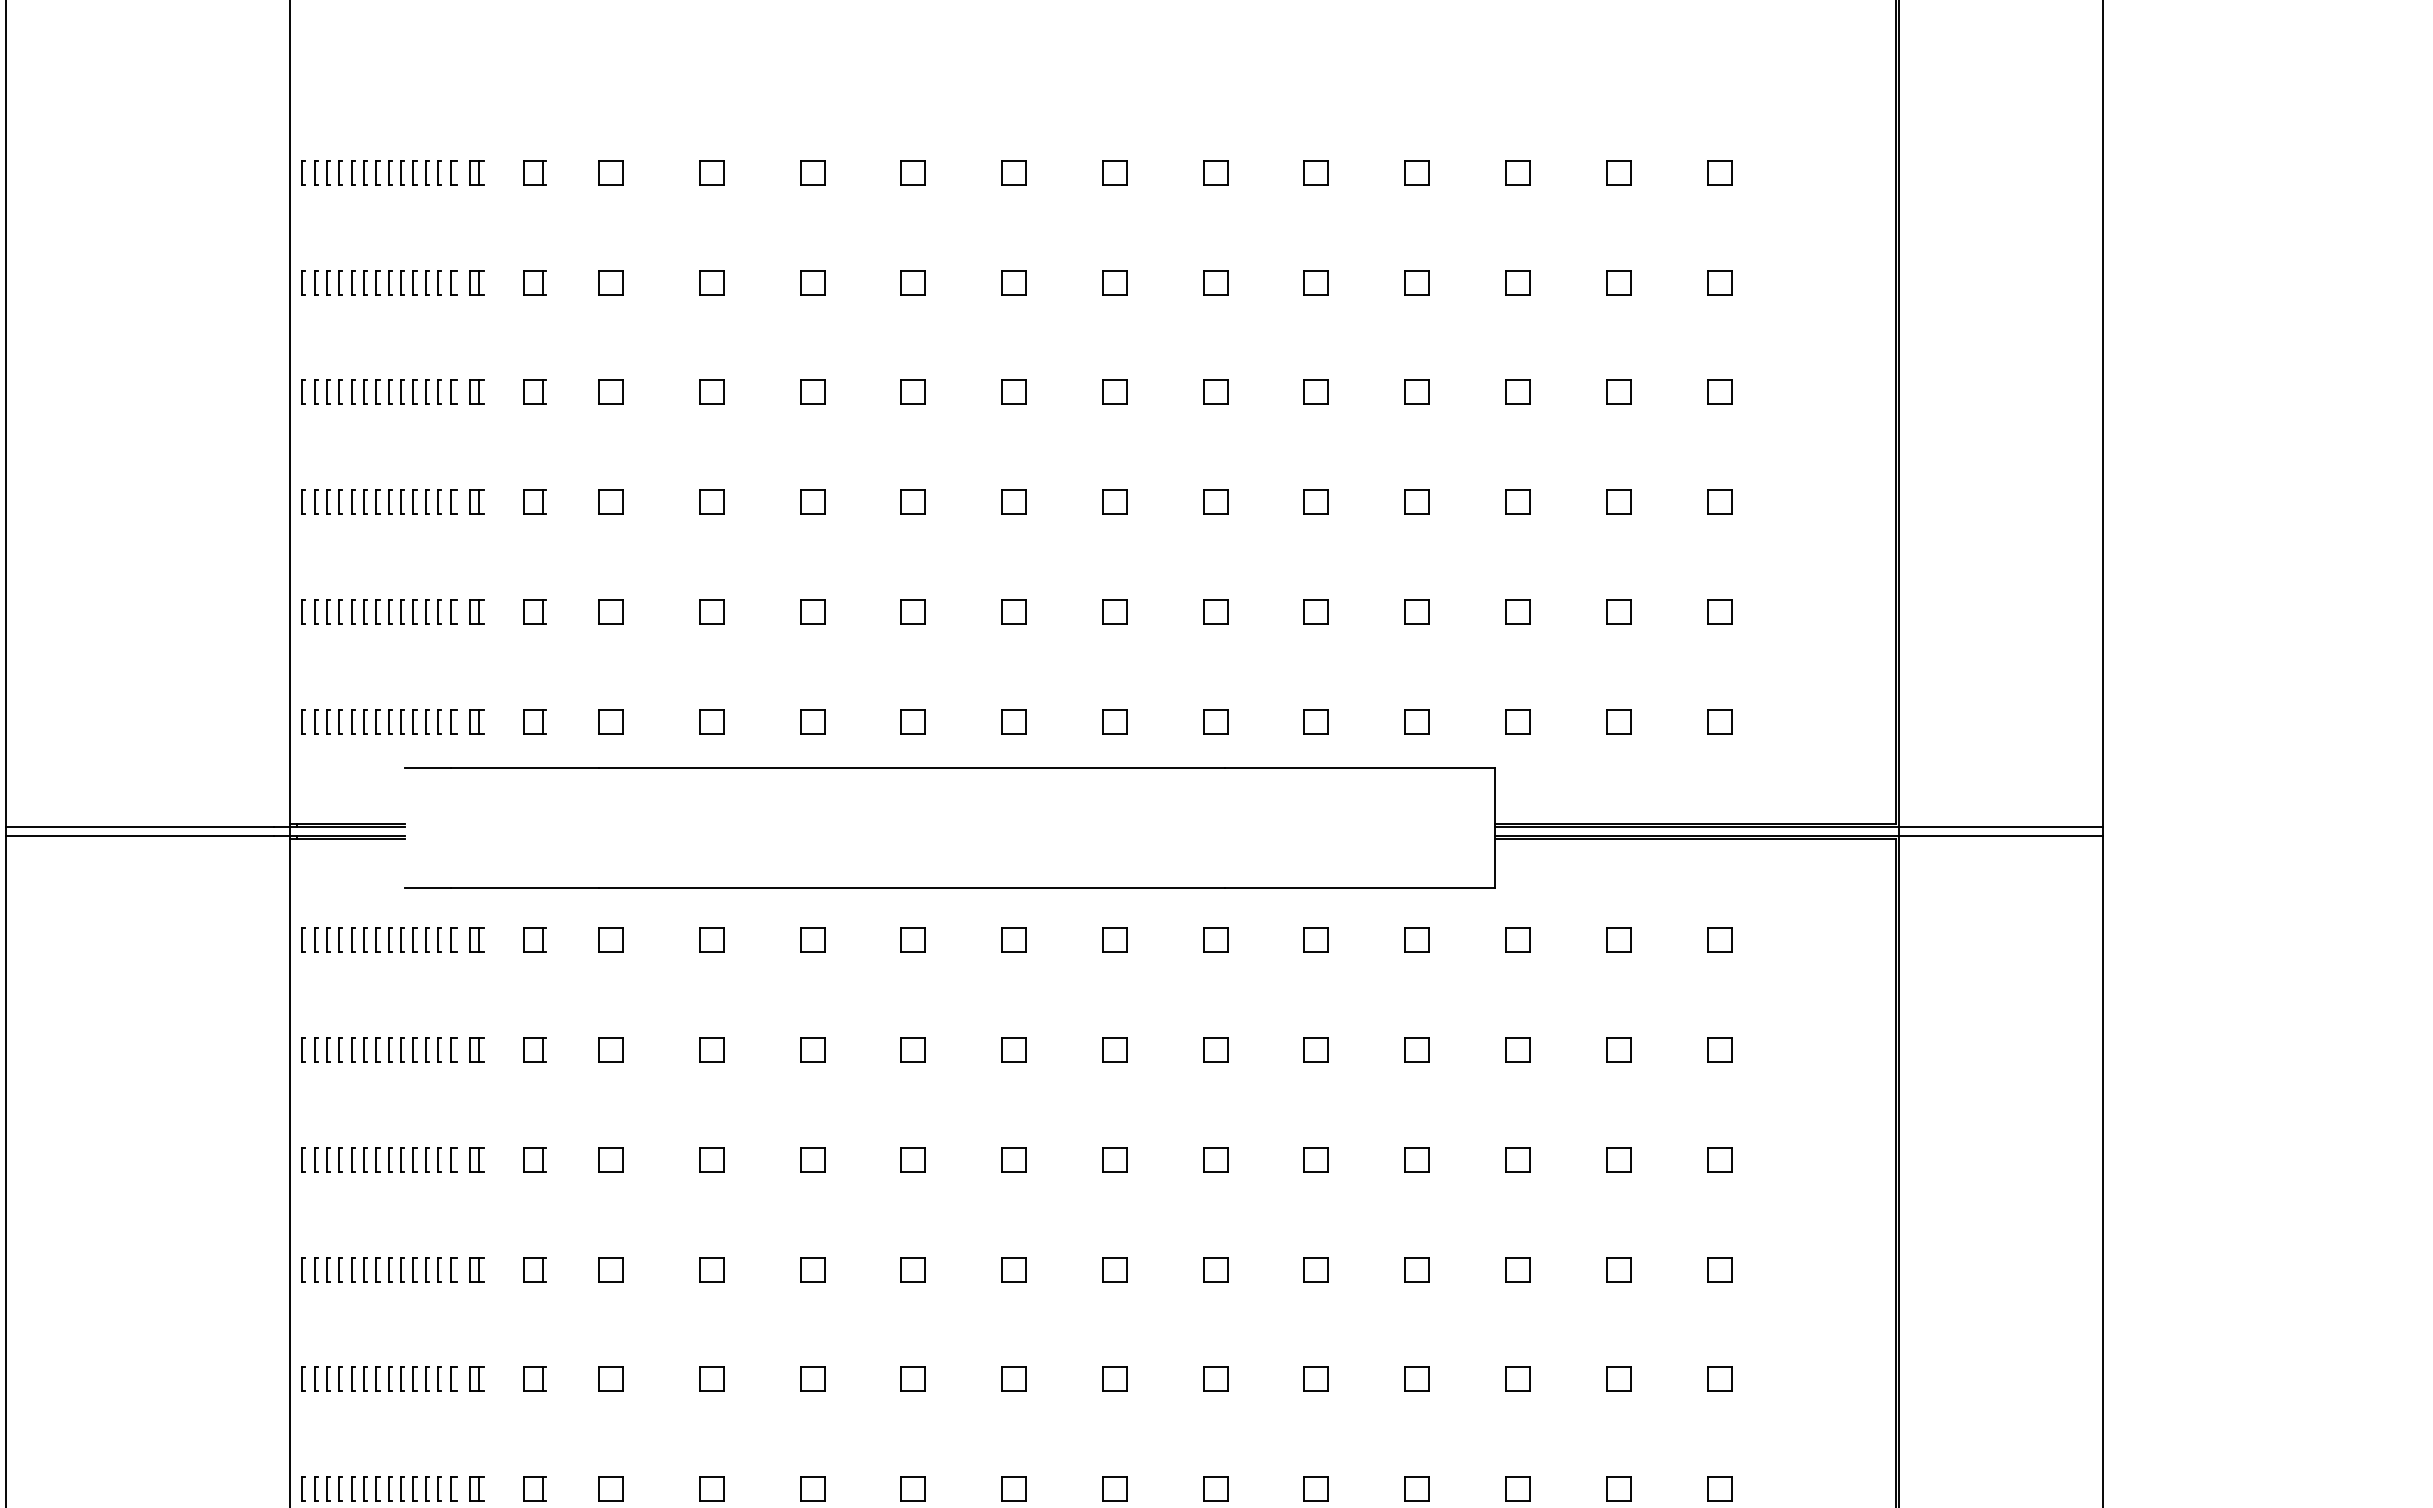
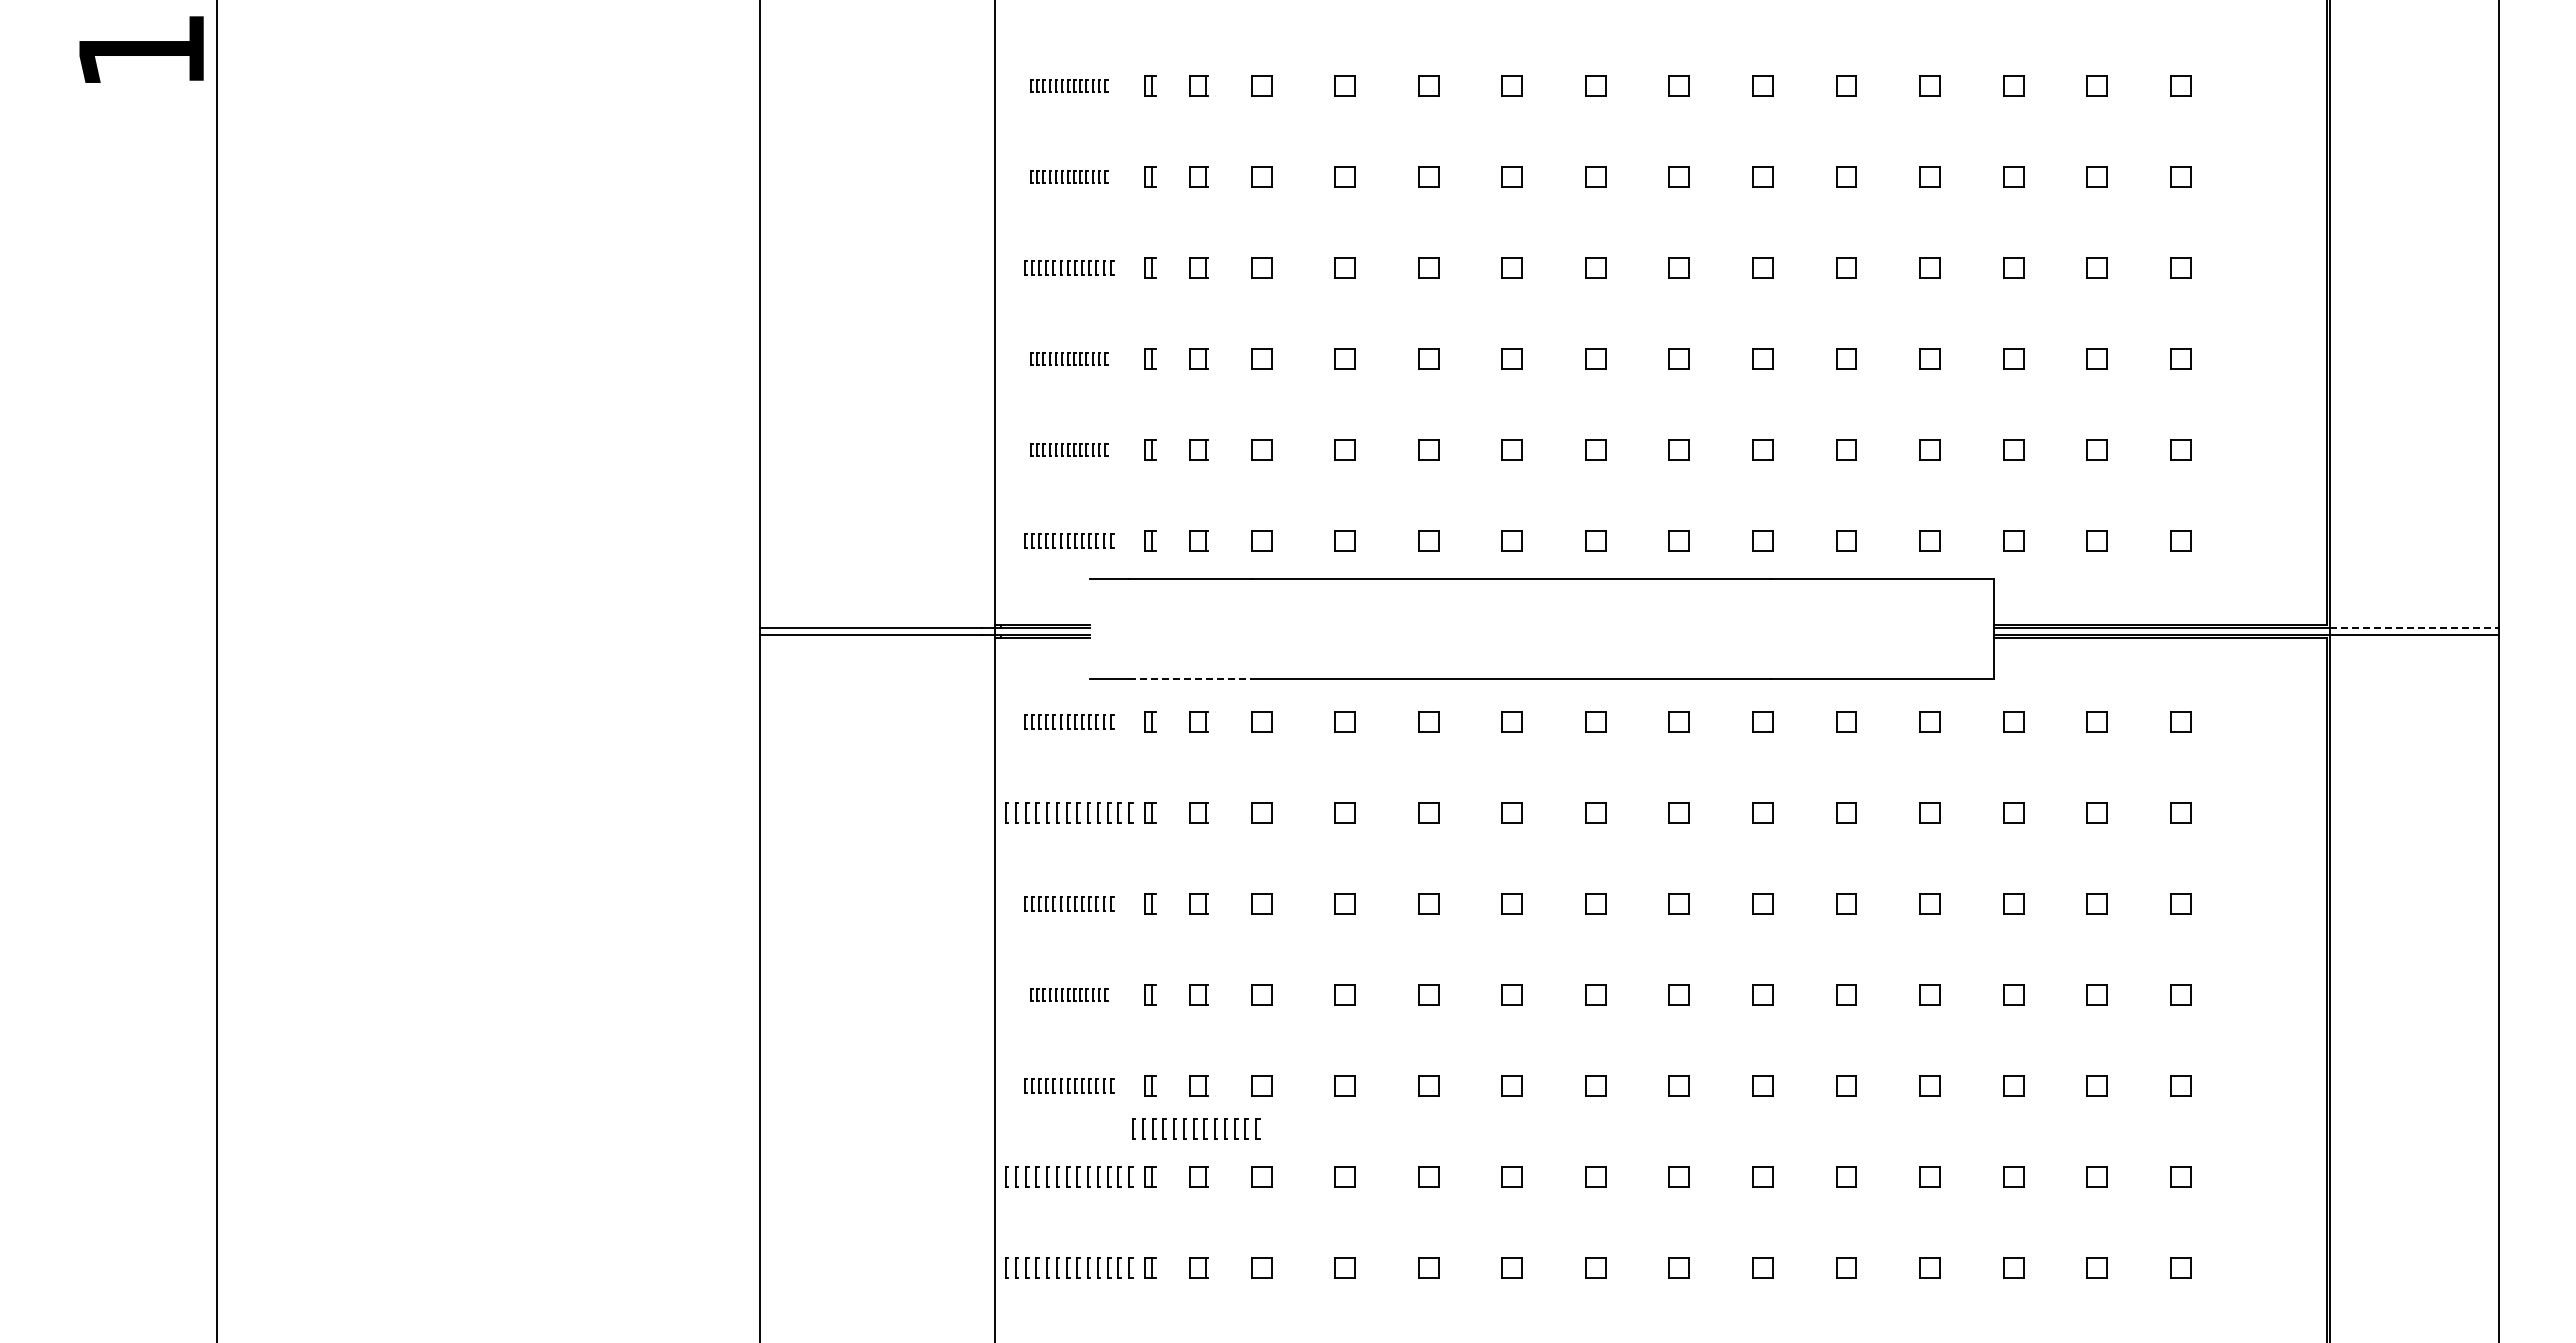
part: (379, 172) -> (1069, 85), size x0.6
part: (379, 282) -> (1069, 176), size x0.6
part: (379, 392) -> (1069, 267), size x0.7
part: (379, 501) -> (1069, 358), size x0.6
part: (379, 611) -> (1069, 449), size x0.6
part: (379, 721) -> (1069, 540), size x0.7
line: (2001, 826) -> (2414, 627), solid -> dashed
line: (525, 887) -> (1190, 678), solid -> dashed
part: (379, 939) -> (1069, 721), size x0.7
part: (379, 1159) -> (1069, 903), size x0.7
part: (379, 1268) -> (1069, 994), size x0.6
part: (379, 1378) -> (1069, 1085), size x0.7
part: (532, 1430) -> (1196, 1128), added

